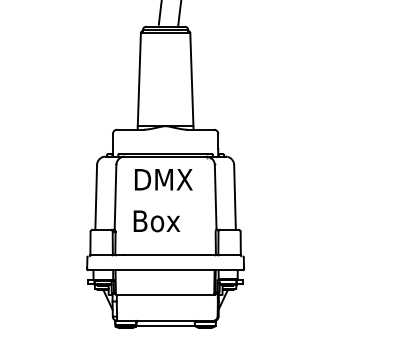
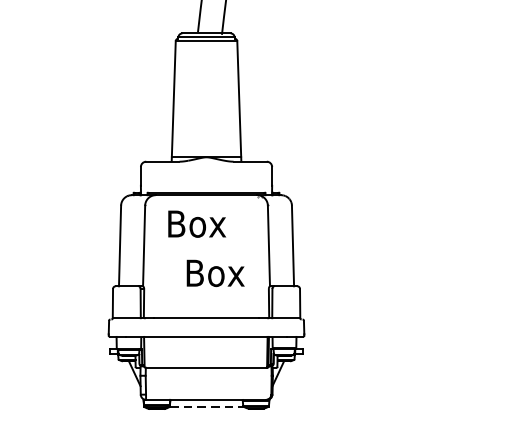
text: (164, 179) -> (205, 223), DMX -> Box
text: (156, 221) -> (215, 273), moved
line: (165, 326) -> (206, 406), solid -> dashed

